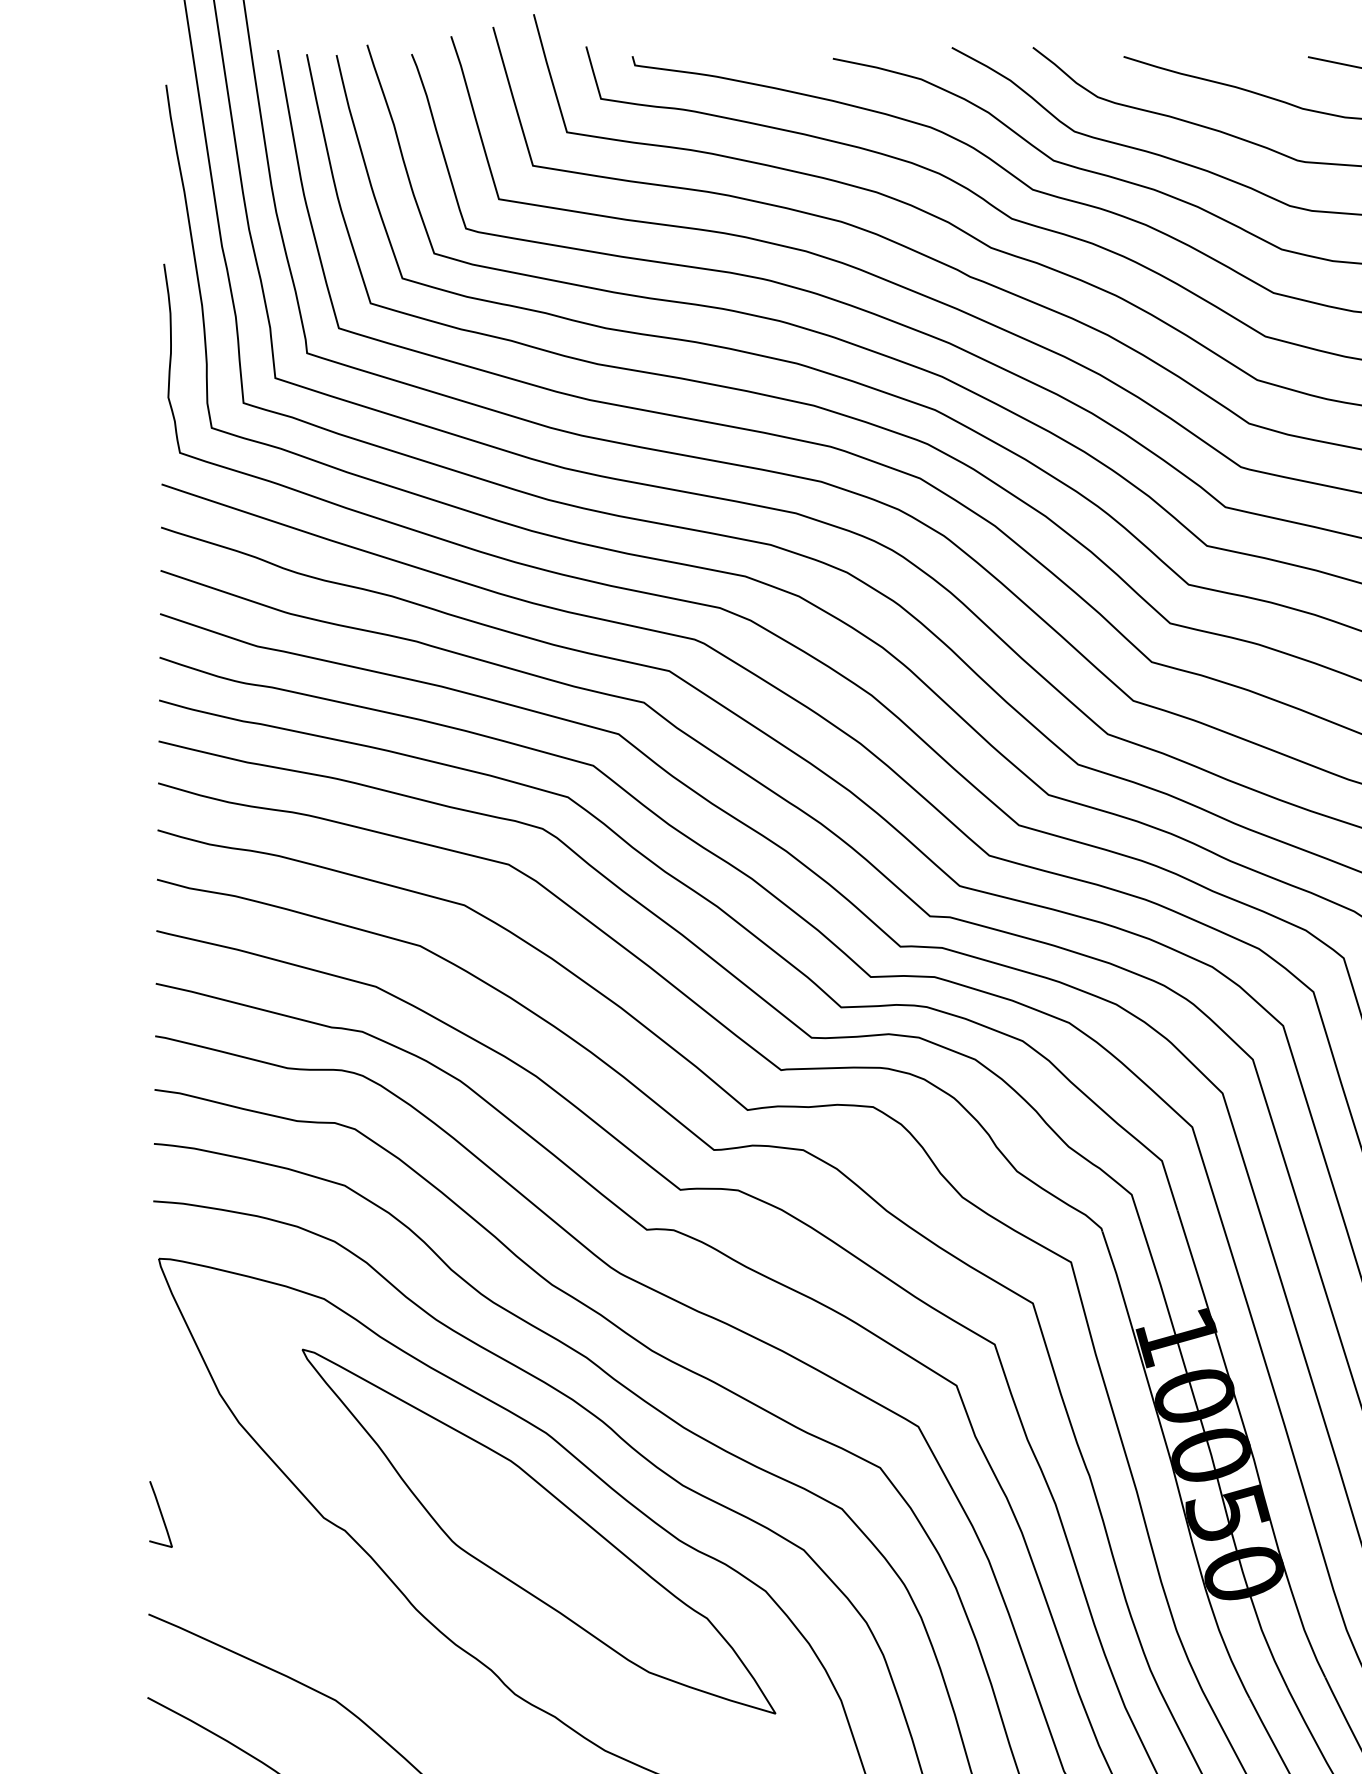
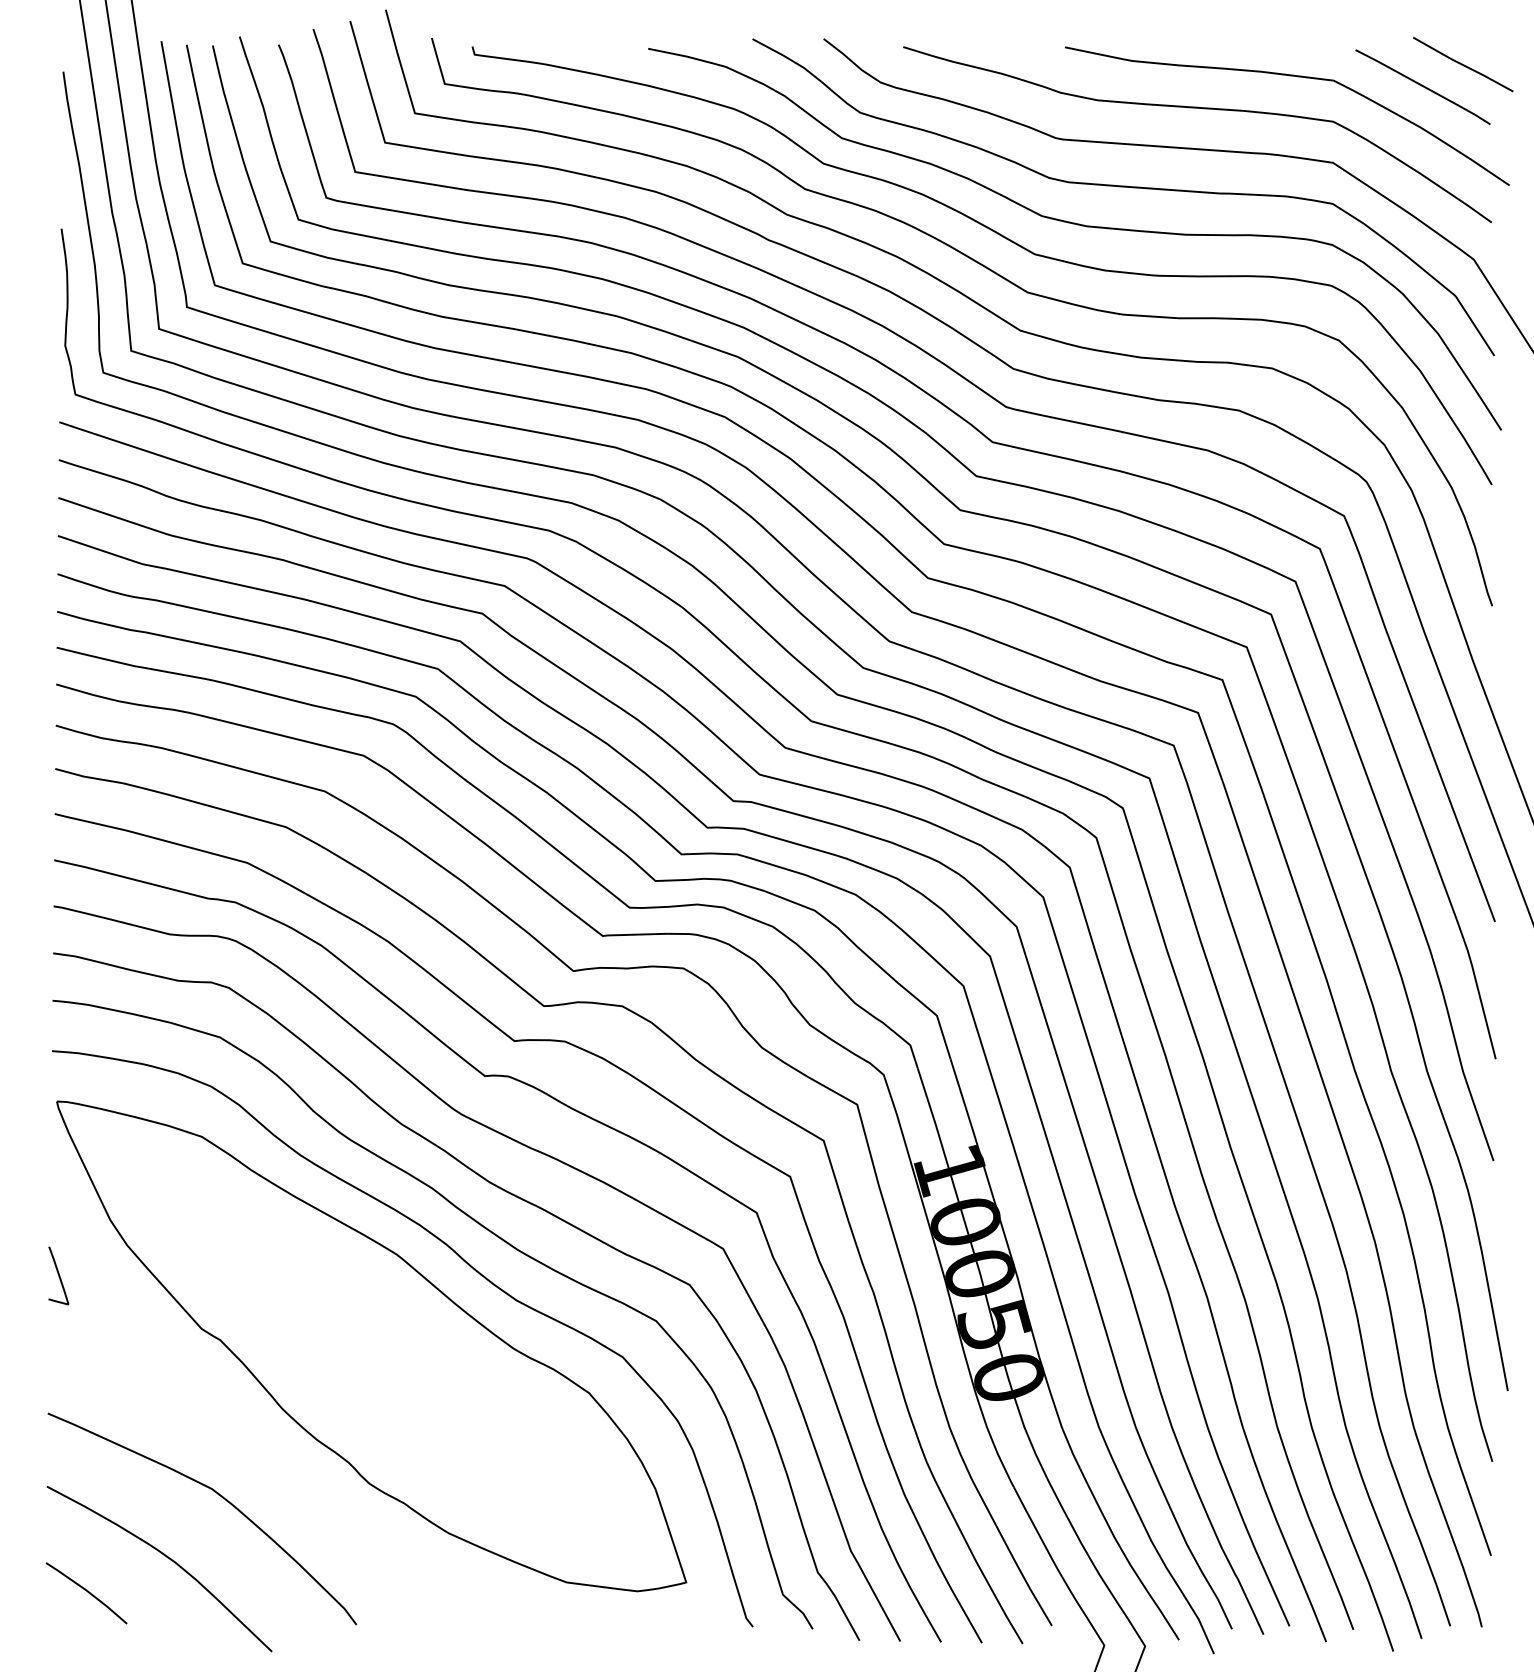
curve: (160, 1514) -> (58, 1275), moved
part: (539, 1531) -> (390, 1340), removed

